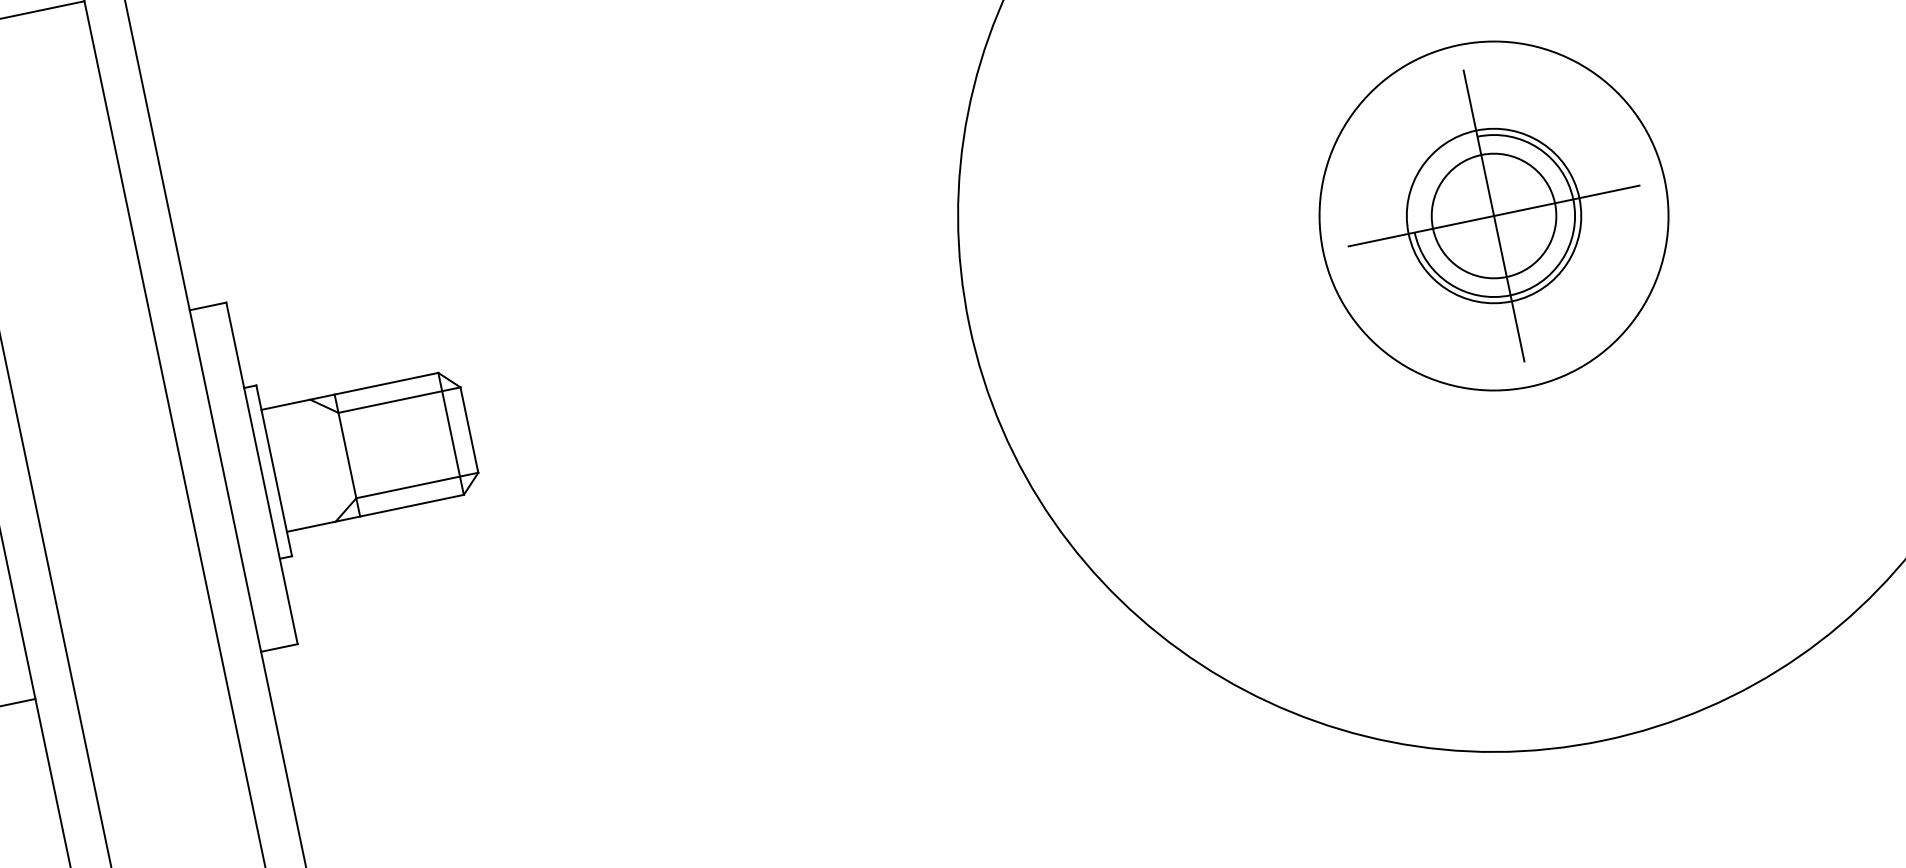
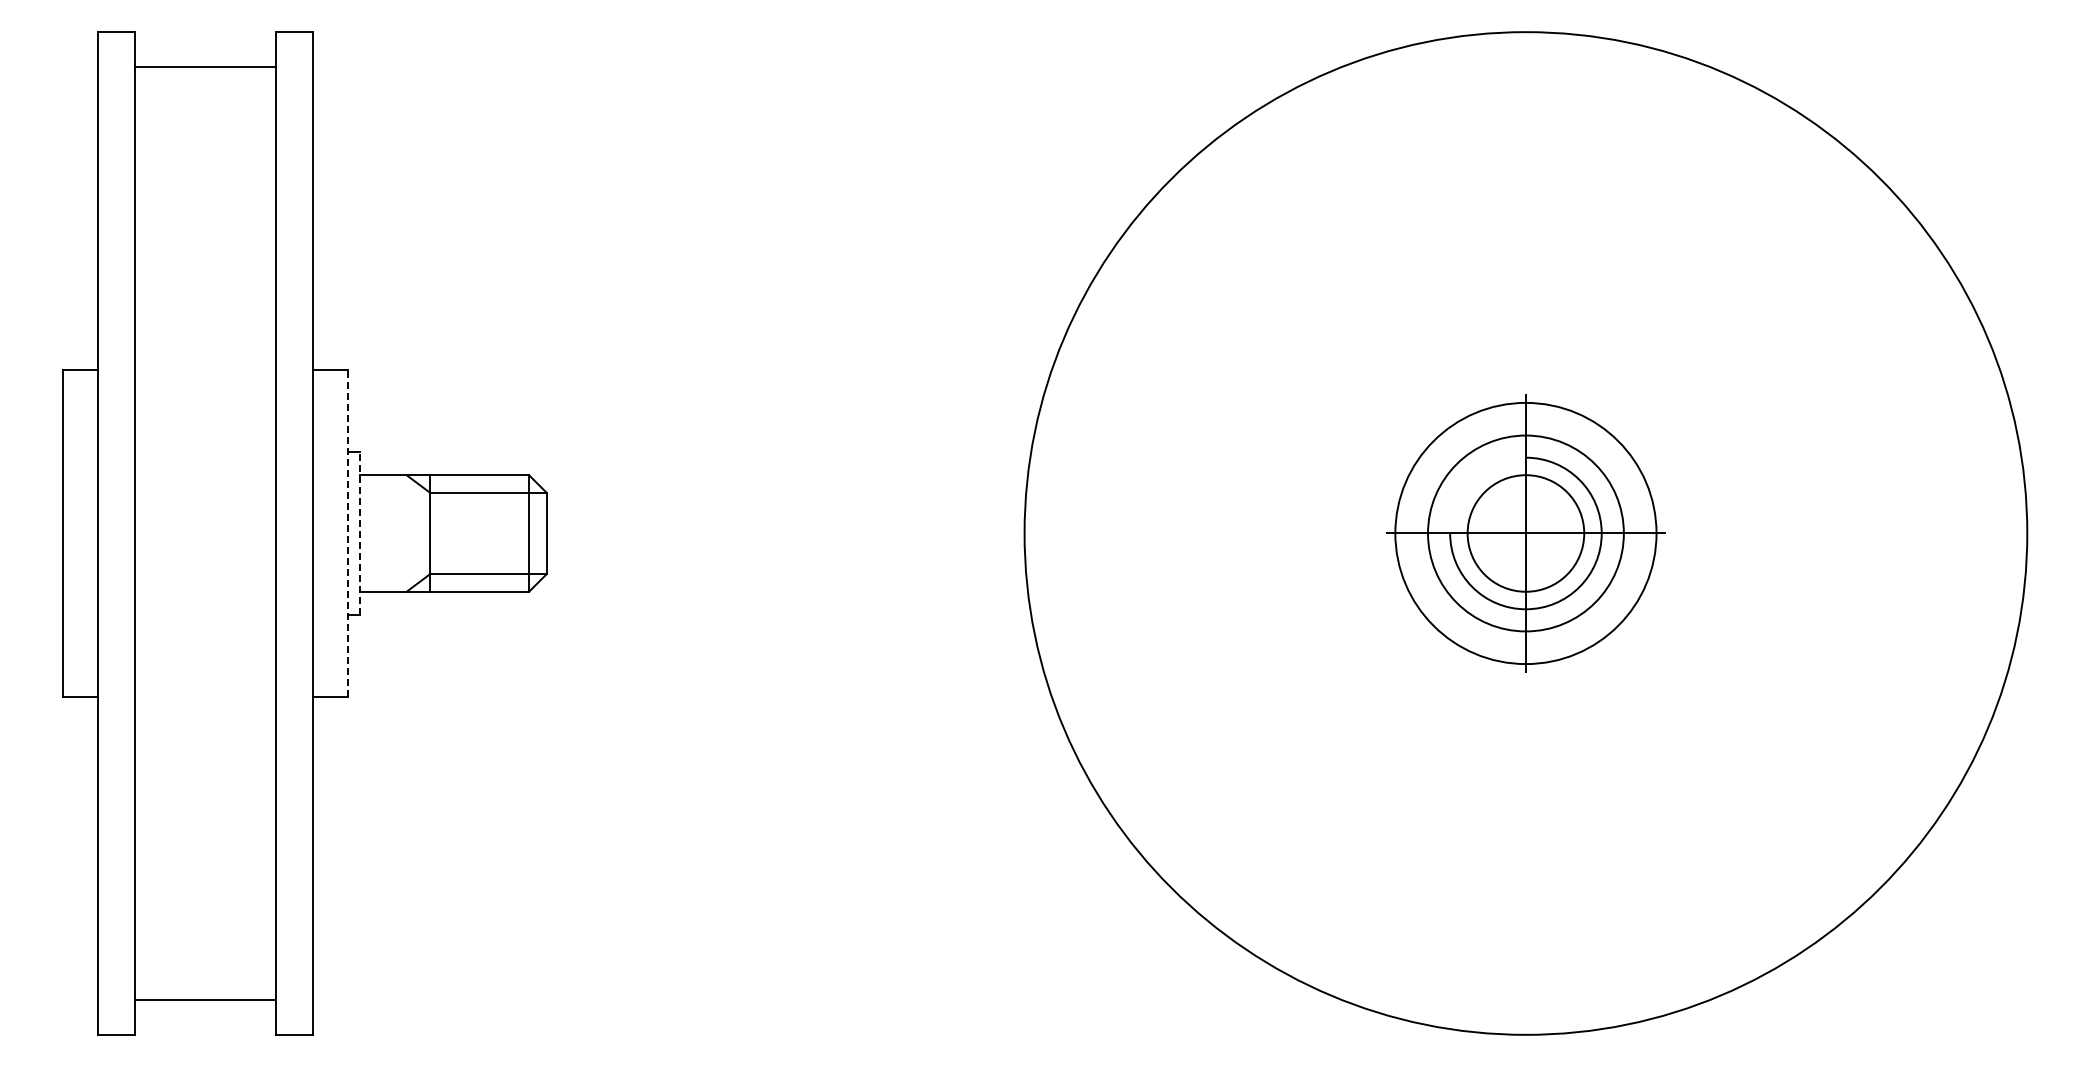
circle: (1493, 216) -> (1525, 533), size x0.6
circle: (1493, 216) -> (1525, 533), size x1.6
line: (274, 470) -> (360, 533), solid -> dashed
line: (262, 473) -> (348, 533), solid -> dashed

